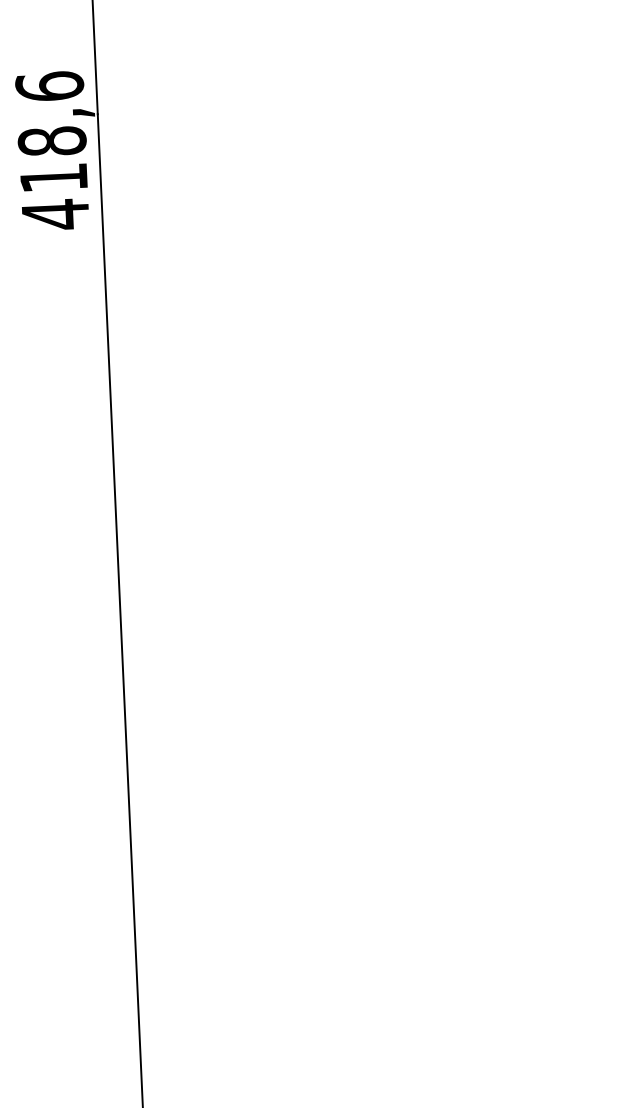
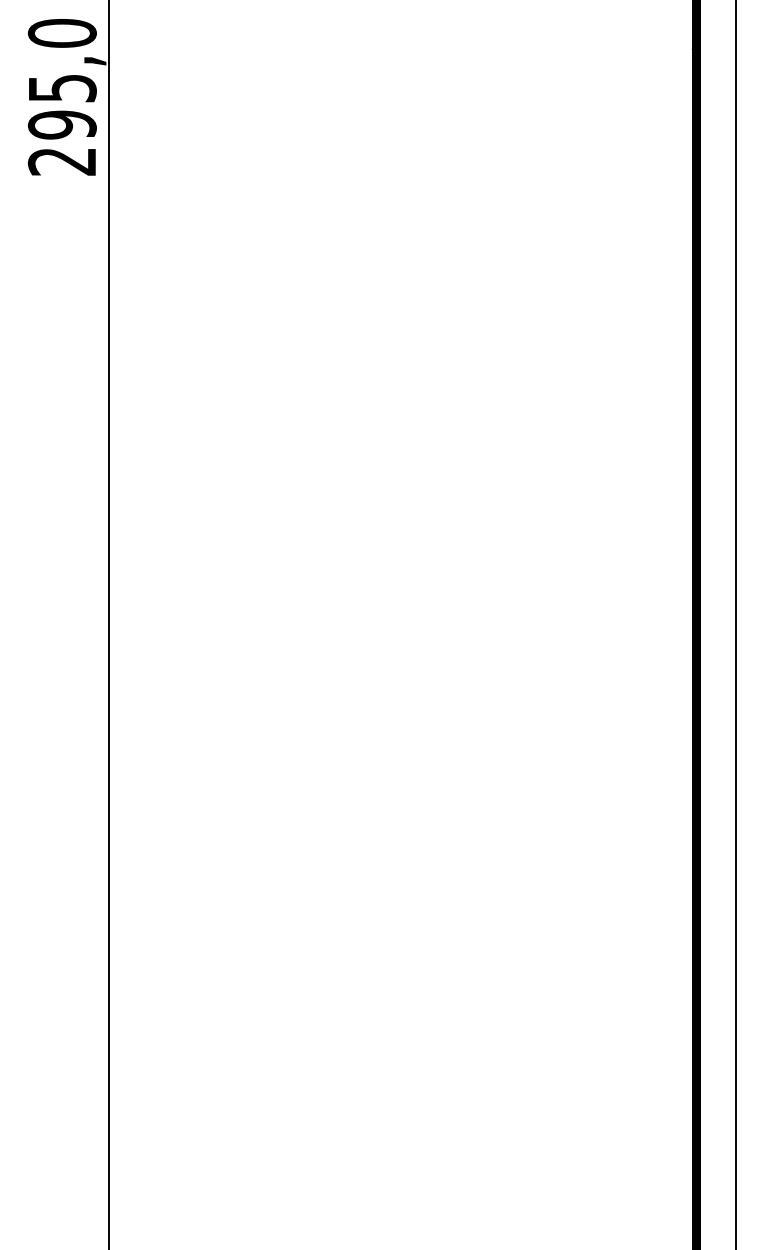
text: (51, 150) -> (61, 97), 418,6 -> 295,0

